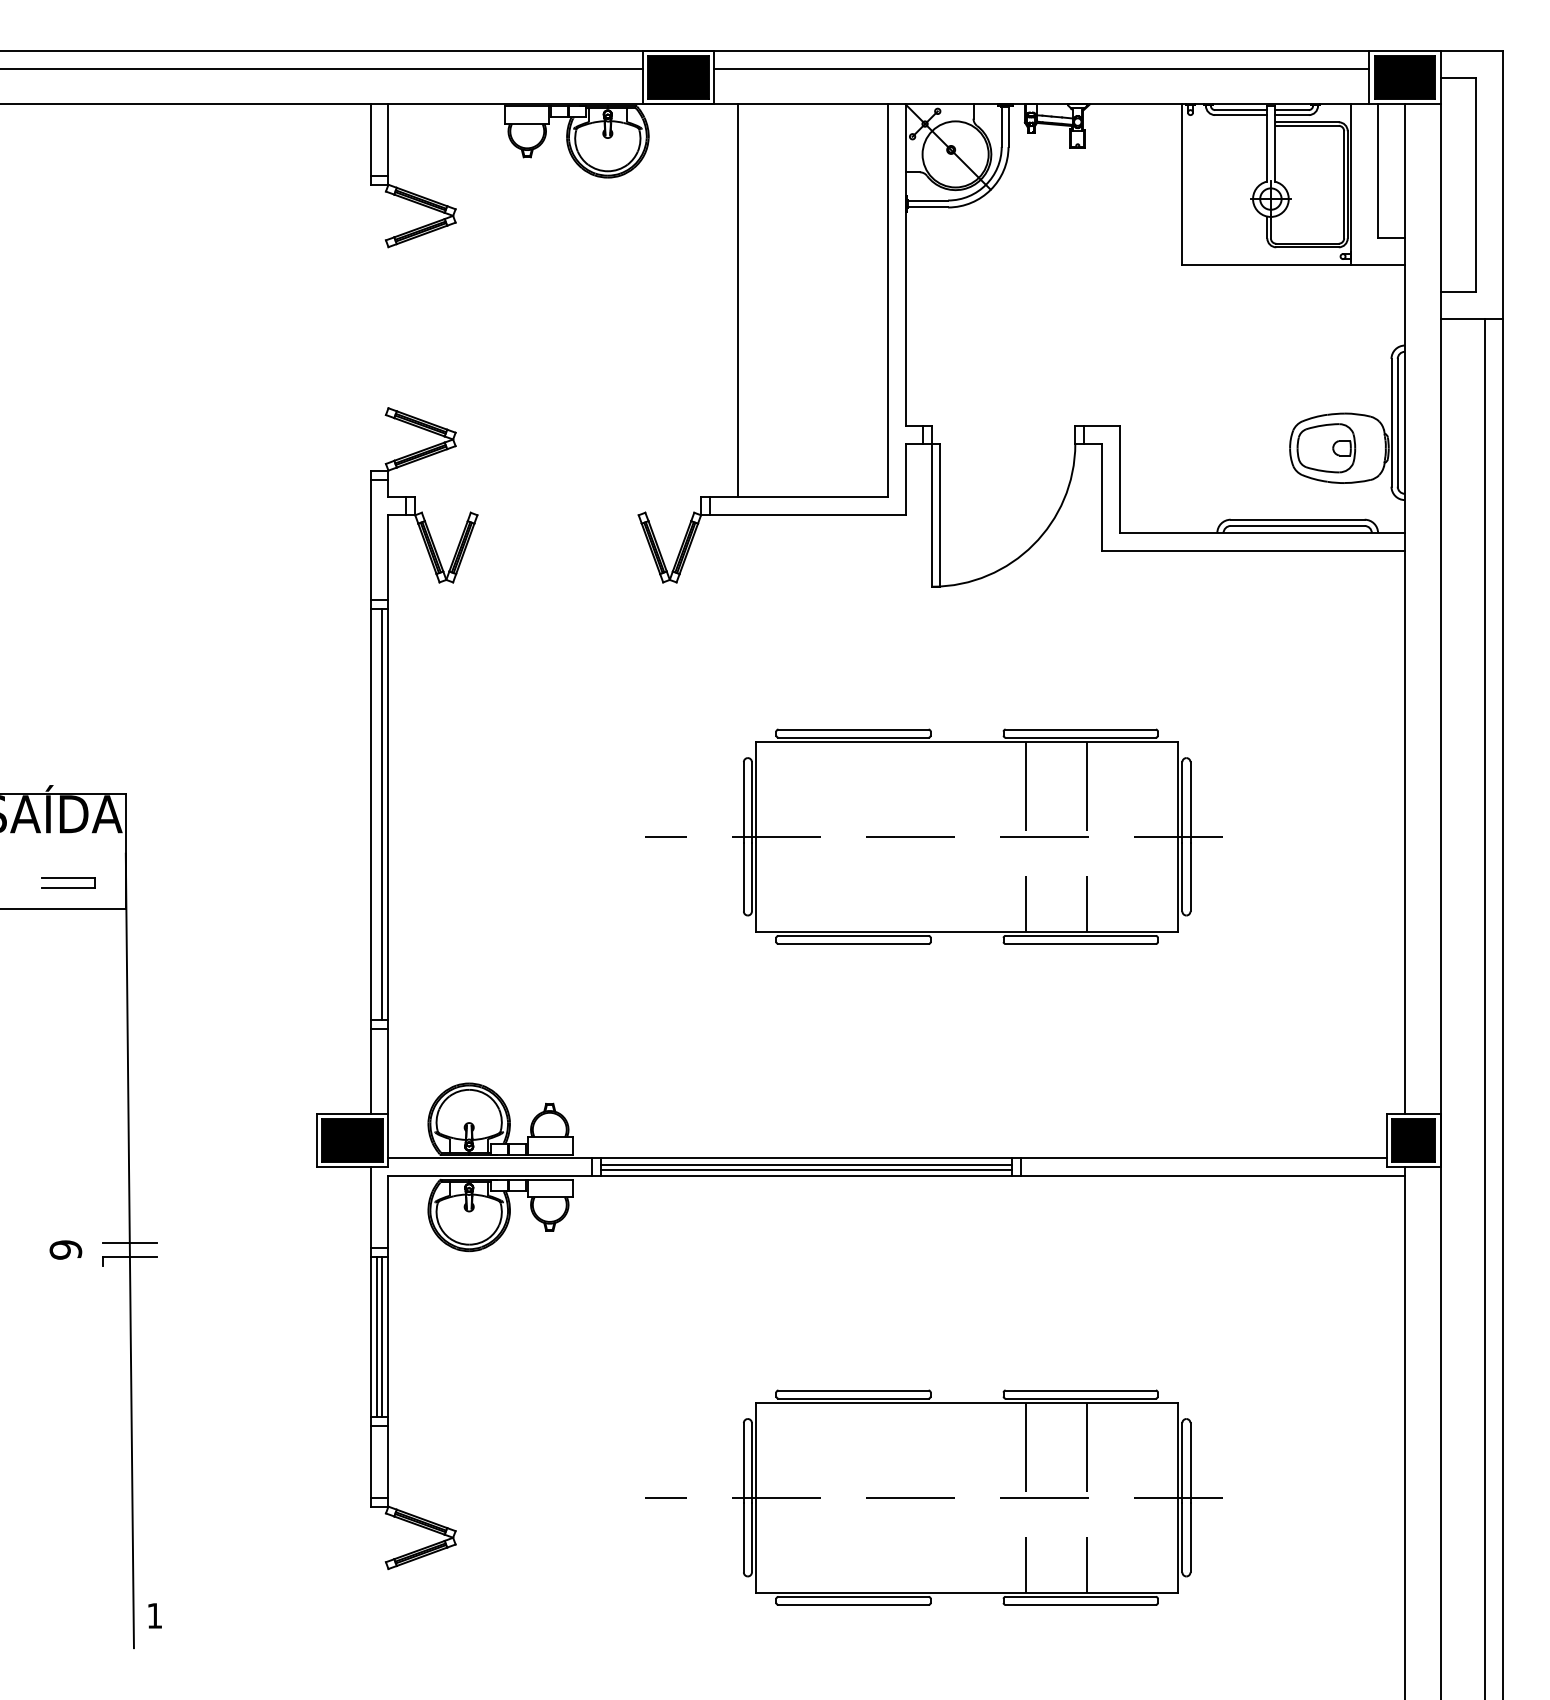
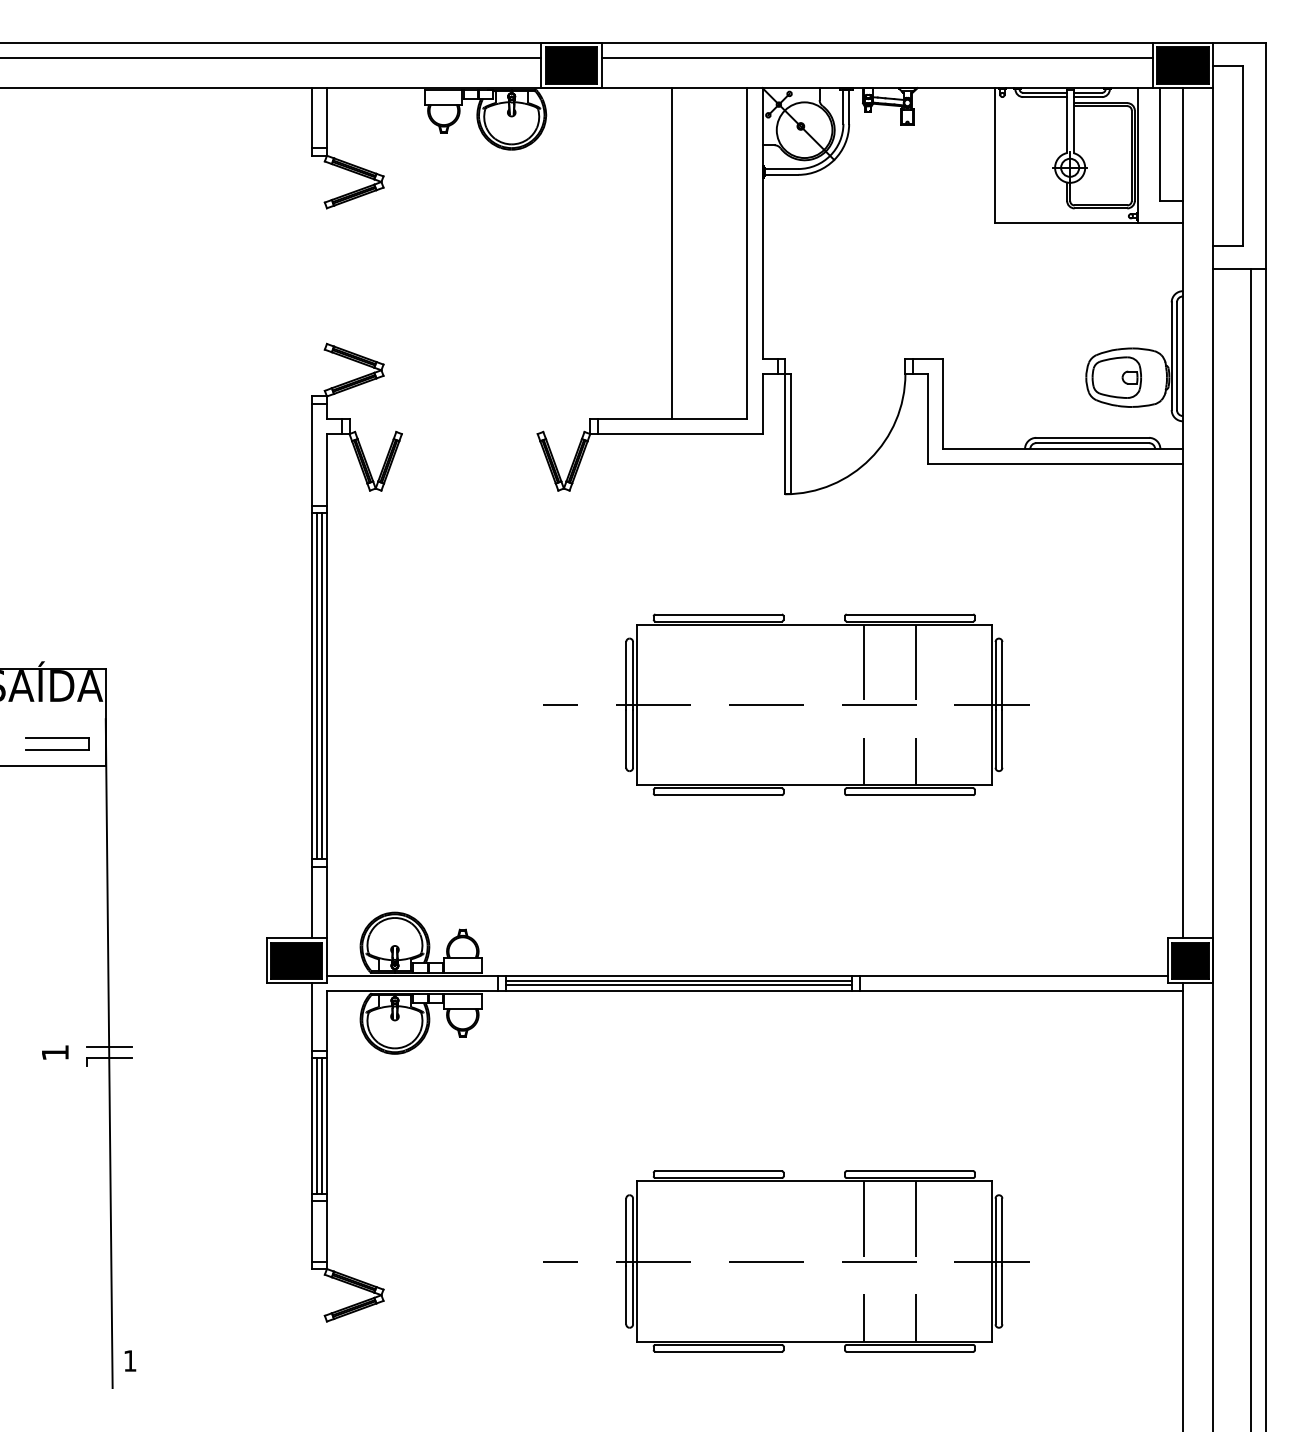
line: (738, 300) -> (672, 253), moved
line: (377, 814) -> (317, 686), added
part: (68, 882) -> (57, 743), size x1.43
text: (66, 1249) -> (55, 1052), 9 -> 1

